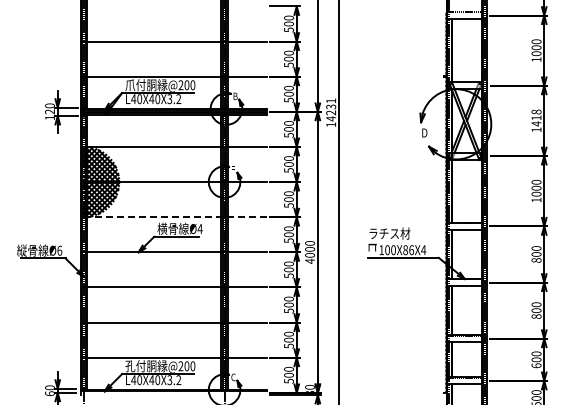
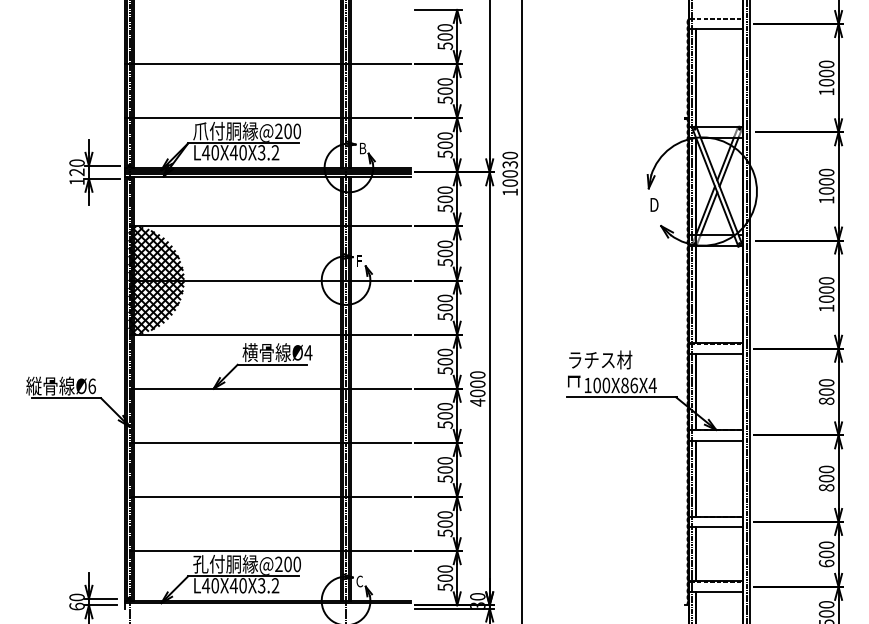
text: (331, 109) -> (510, 168), 14231 -> 10030
text: (536, 117) -> (826, 181), 1418 -> 1000
line: (175, 217) -> (270, 335), dashed -> solid

